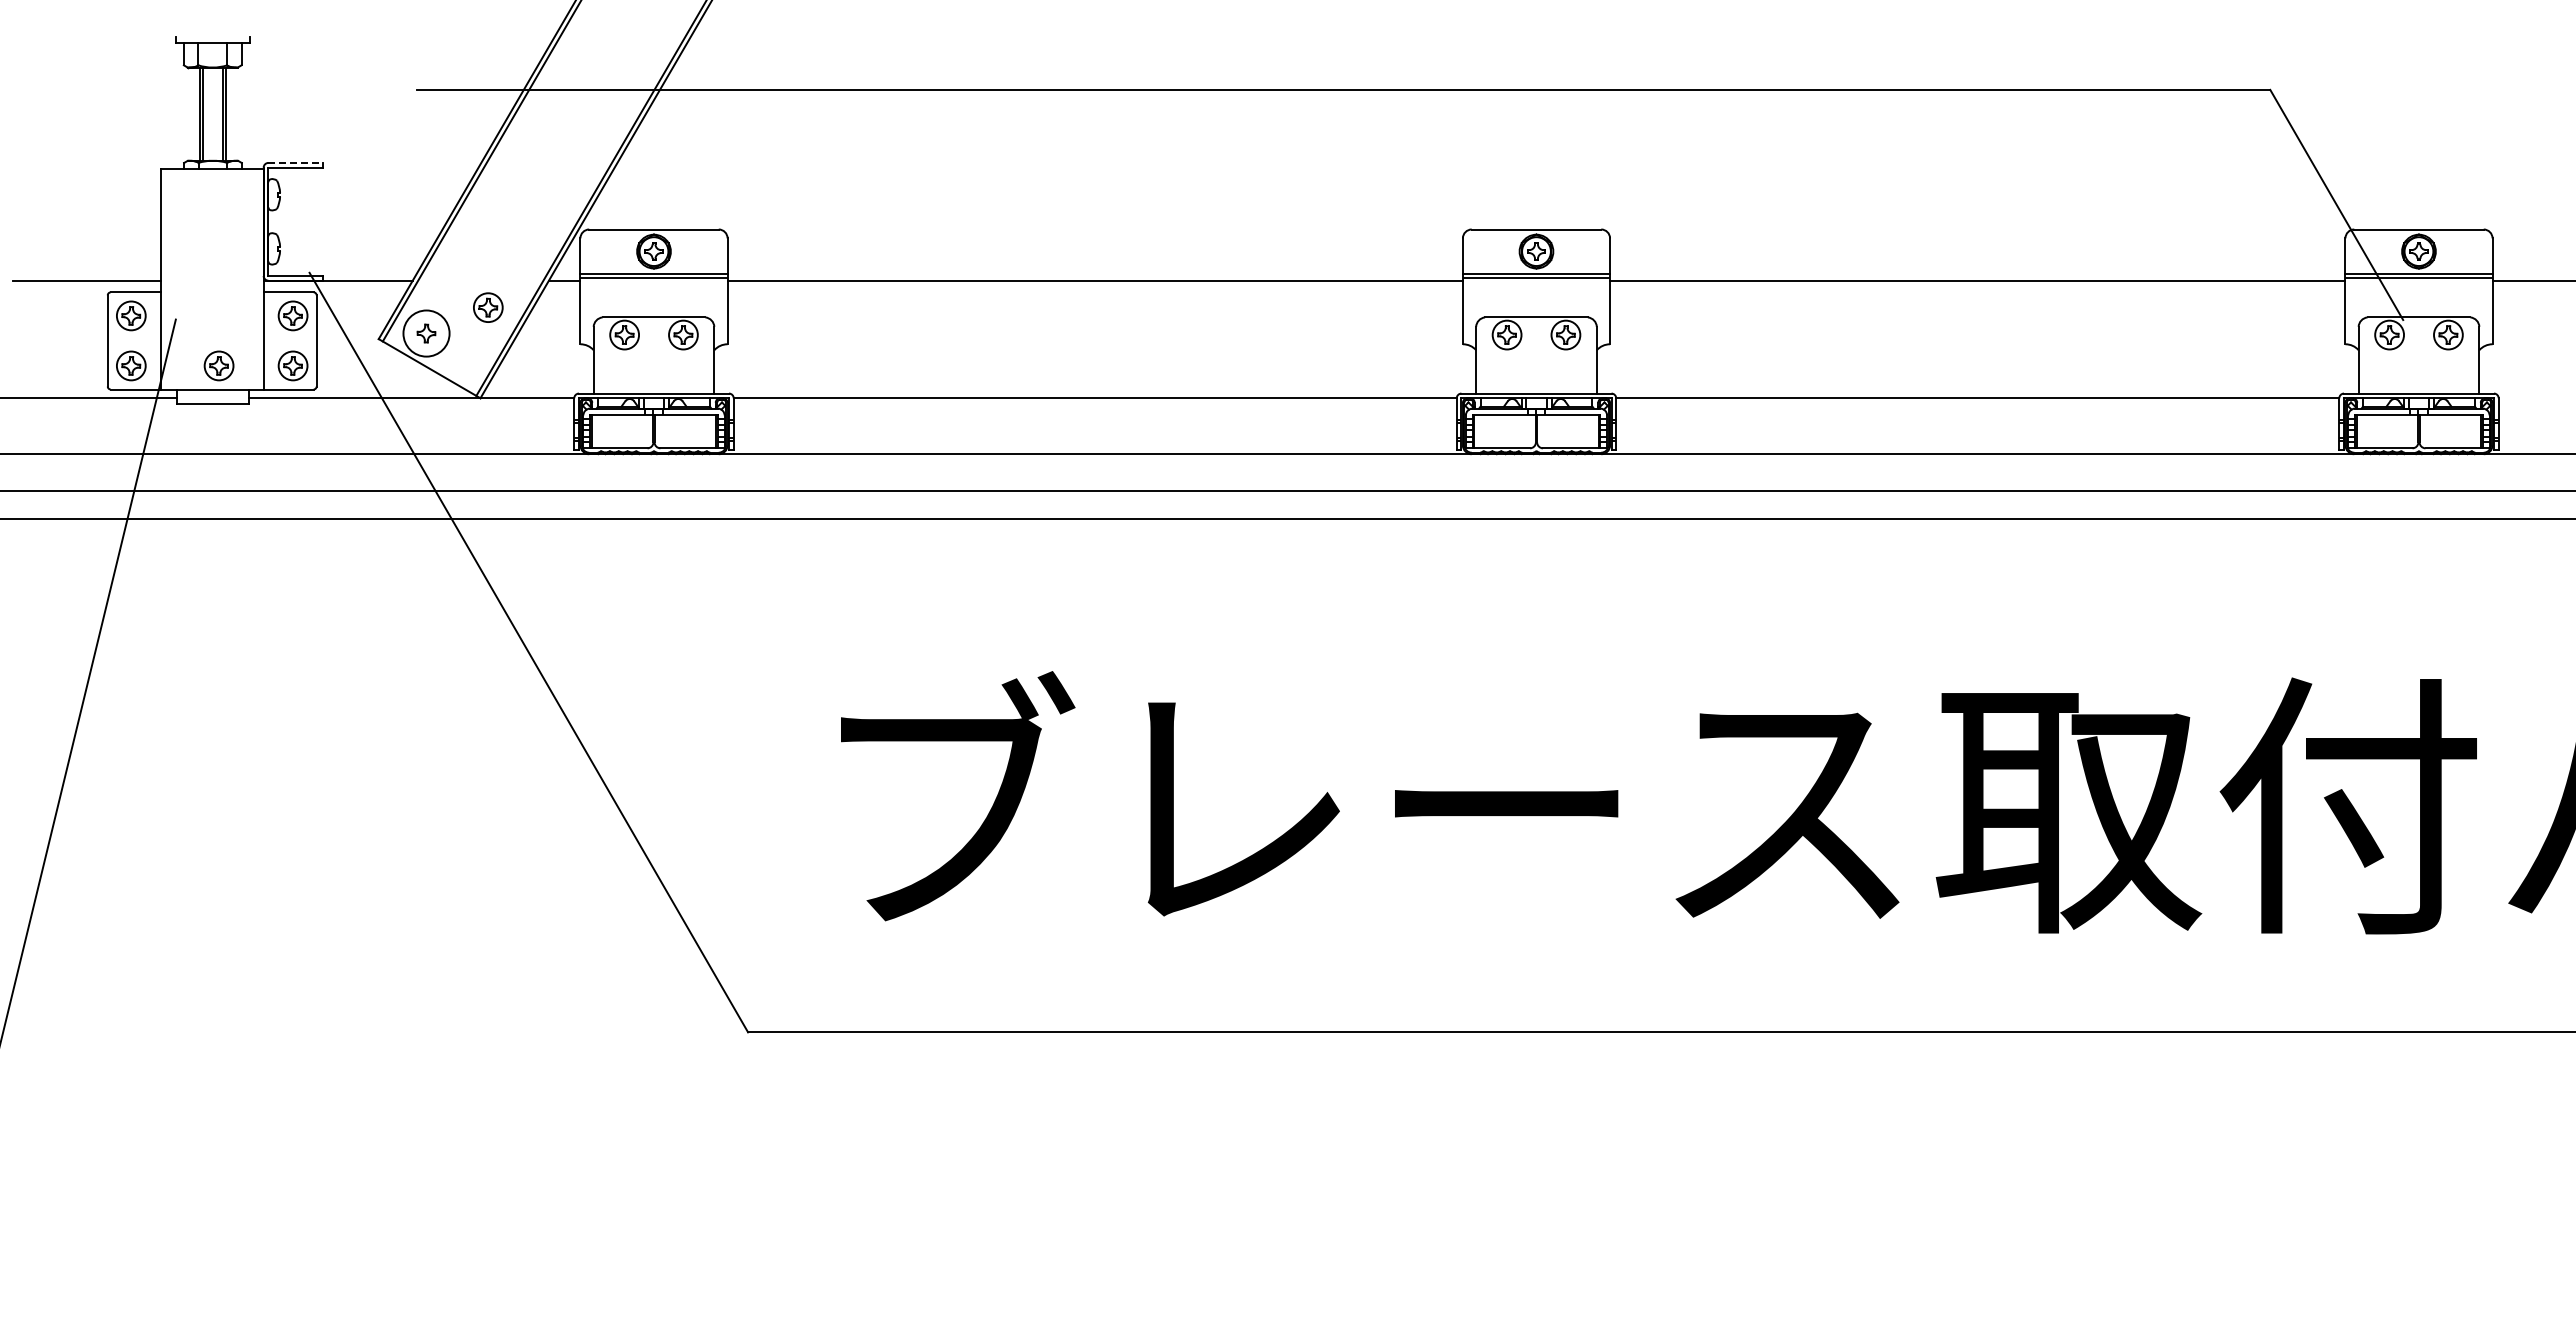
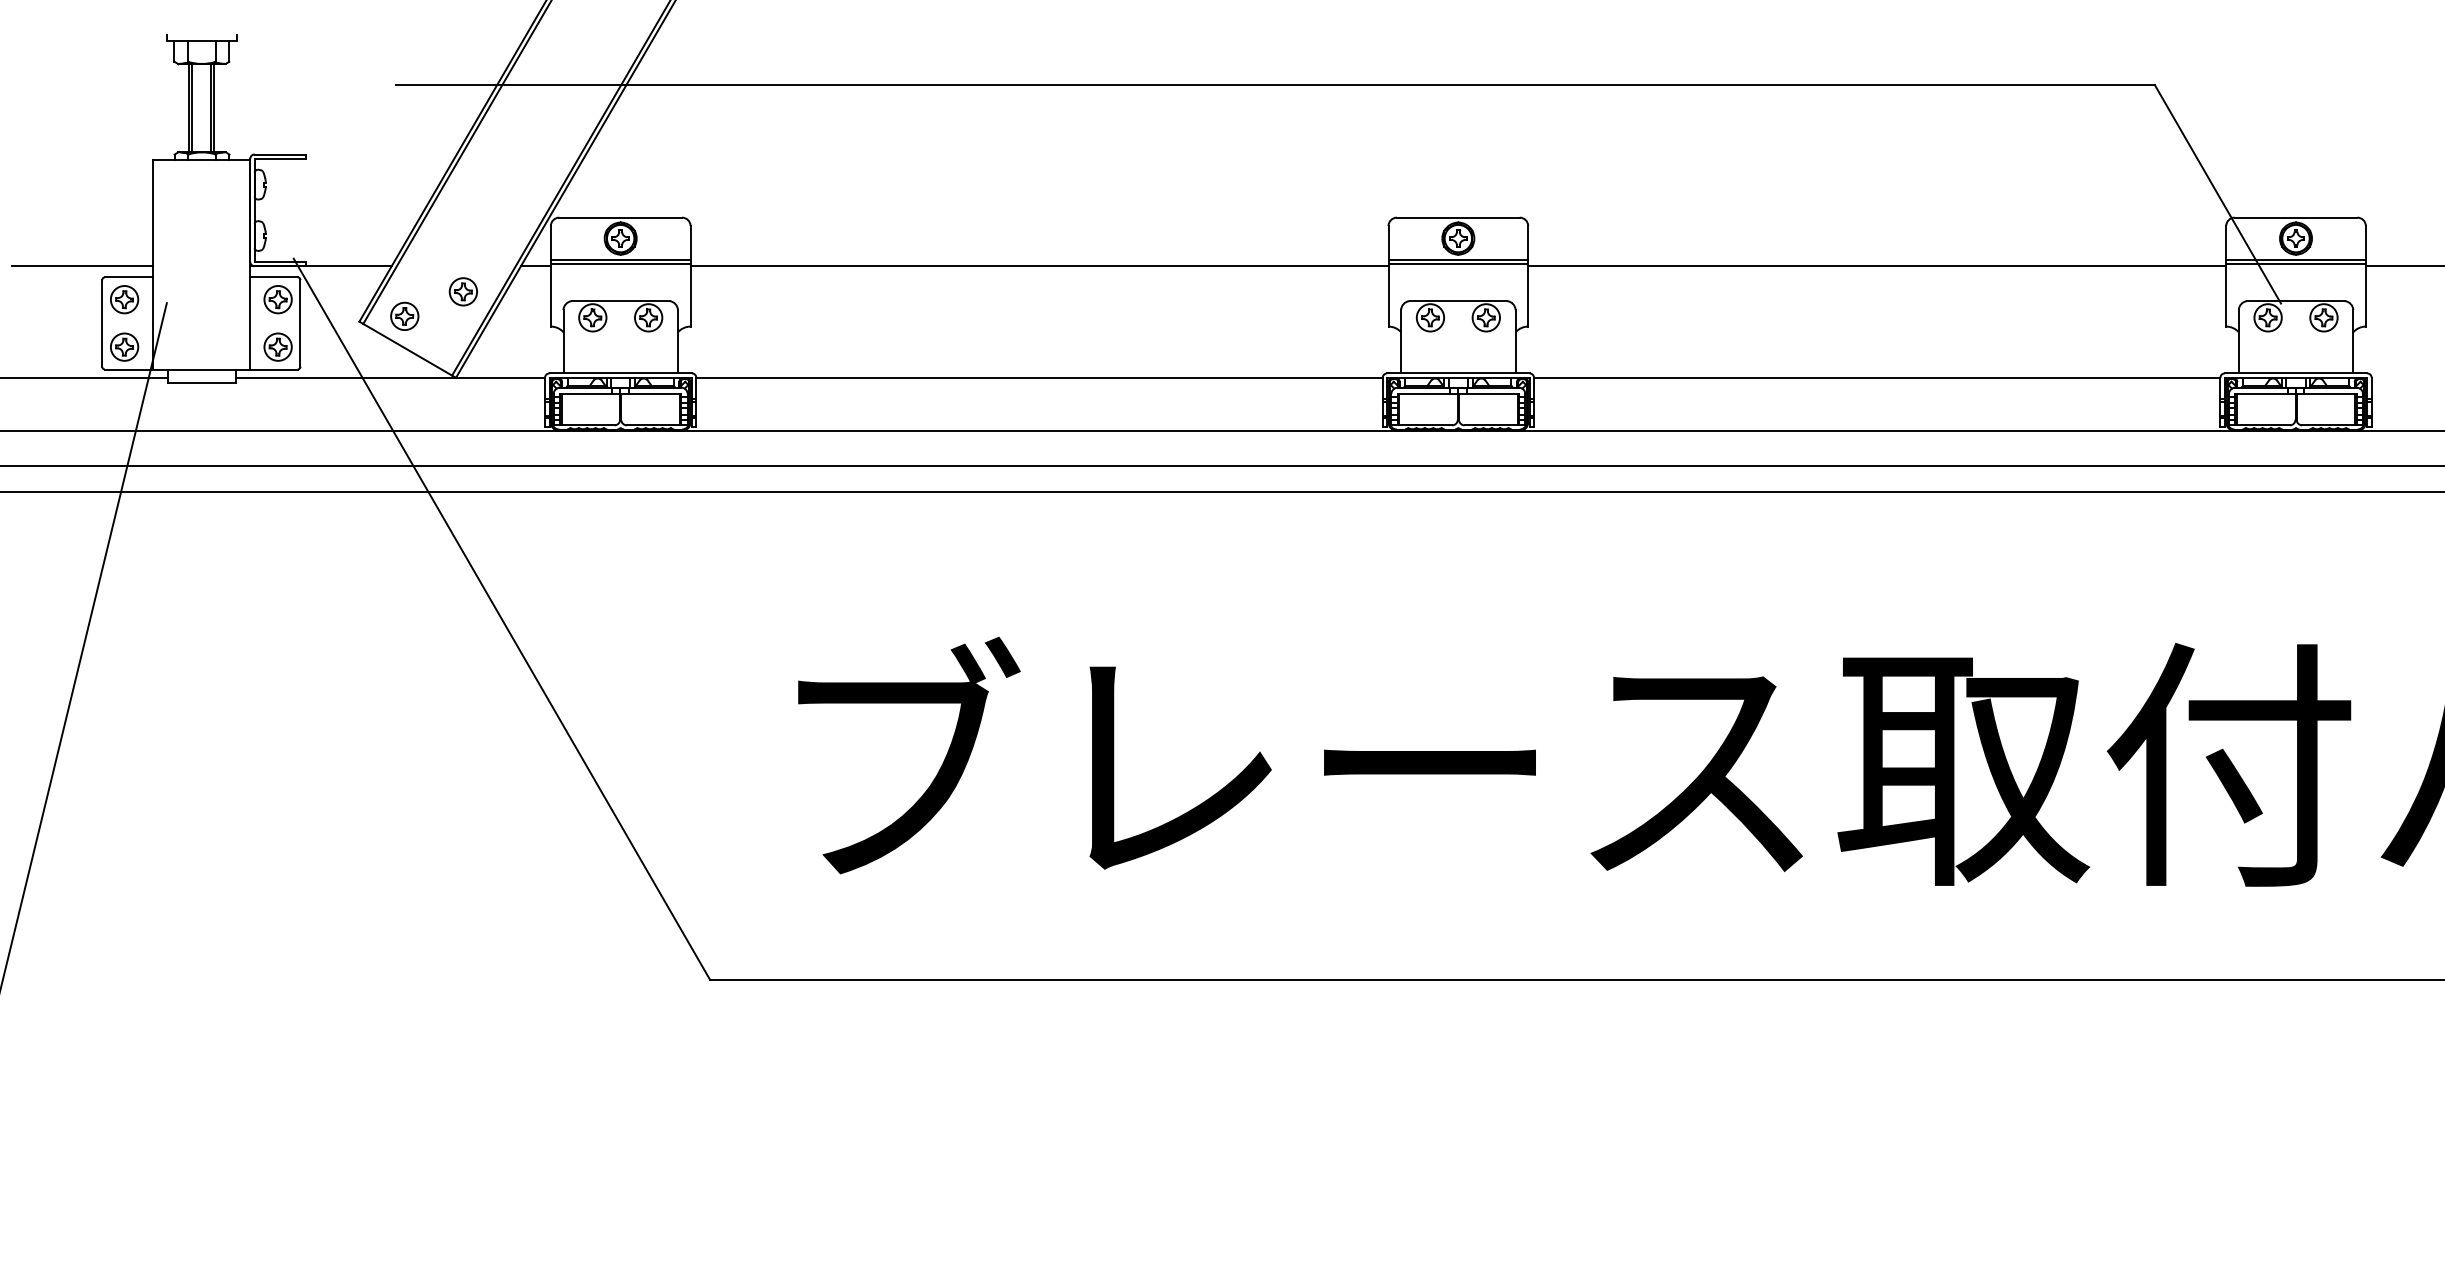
line: (295, 163) -> (280, 155), dashed -> solid
circle: (426, 333) -> (404, 316), size x0.62
part: (218, 365) -> (207, 346), removed

